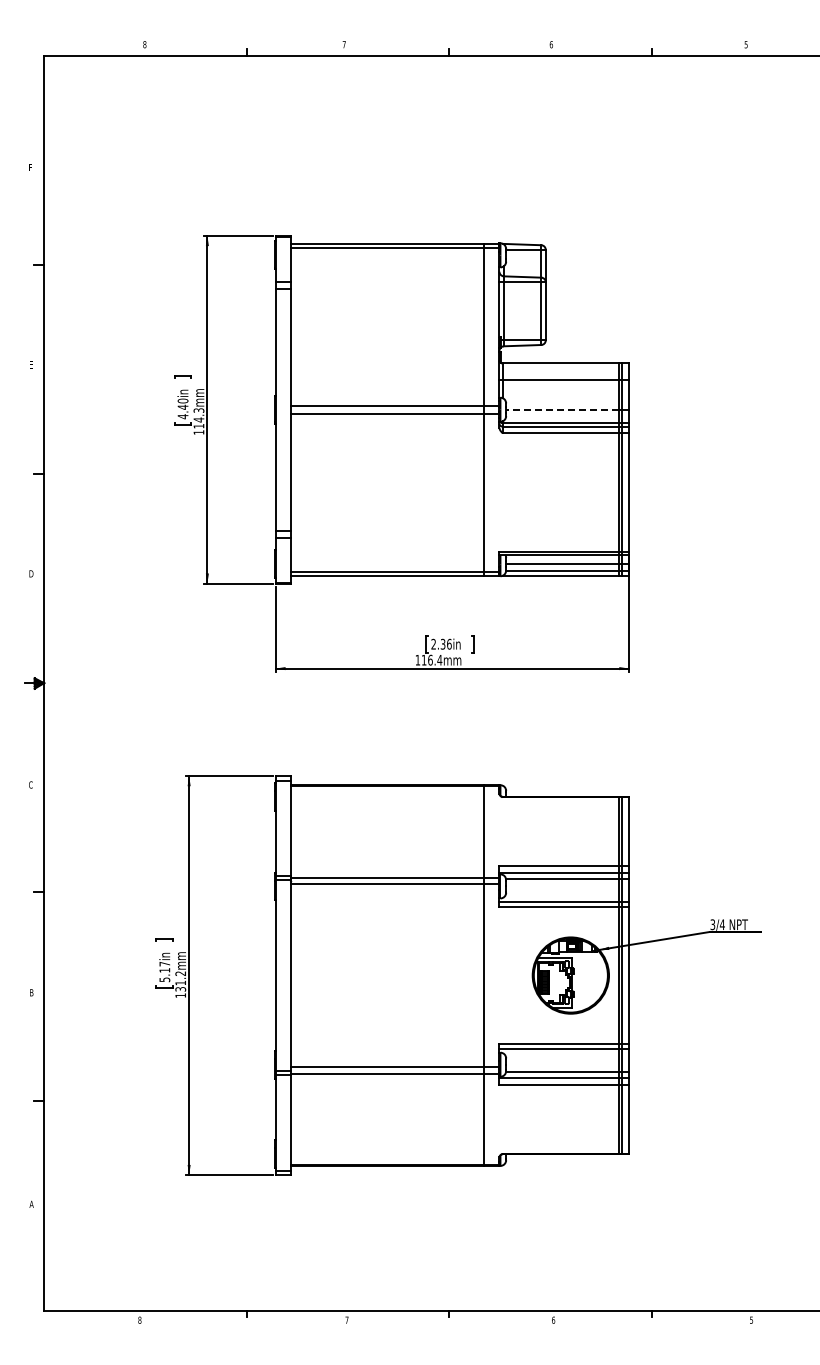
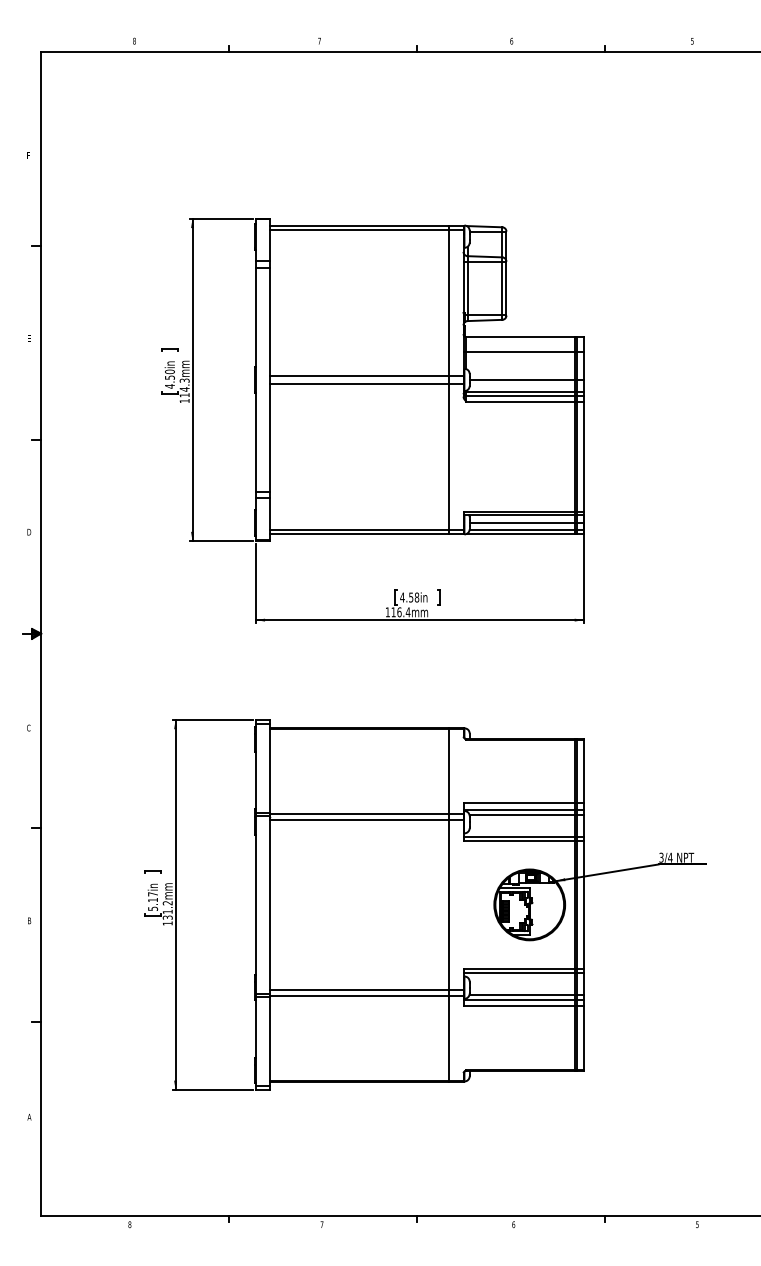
text: (182, 406) -> (169, 376), 4.40in -> 4.50in
line: (562, 409) -> (521, 379), dashed -> solid
text: (441, 643) -> (409, 596), 2.36in -> 4.58in

